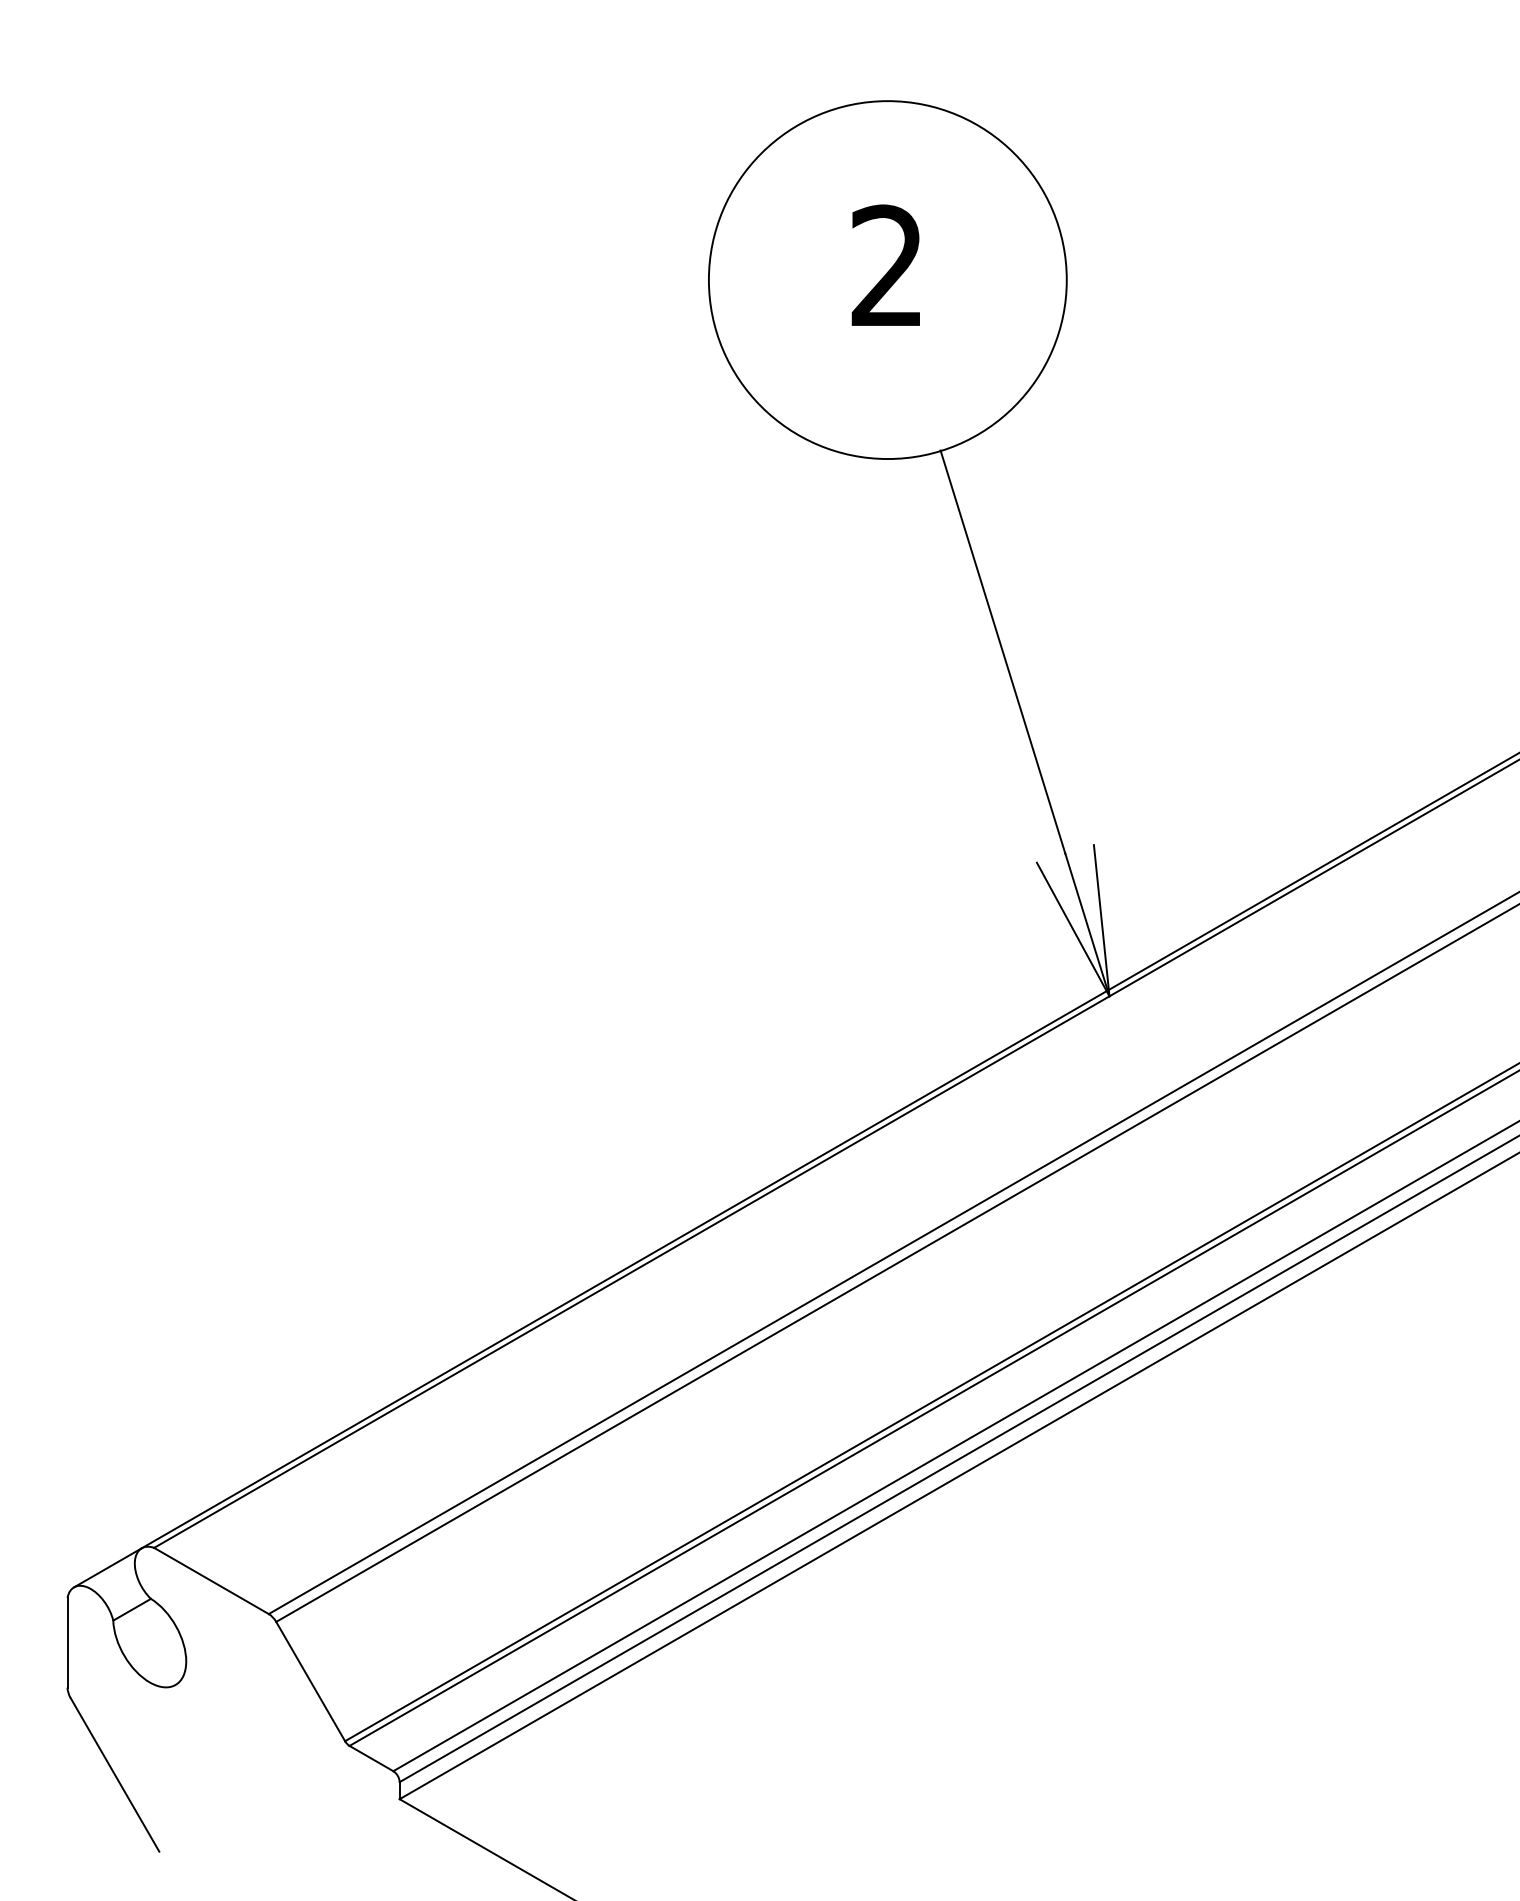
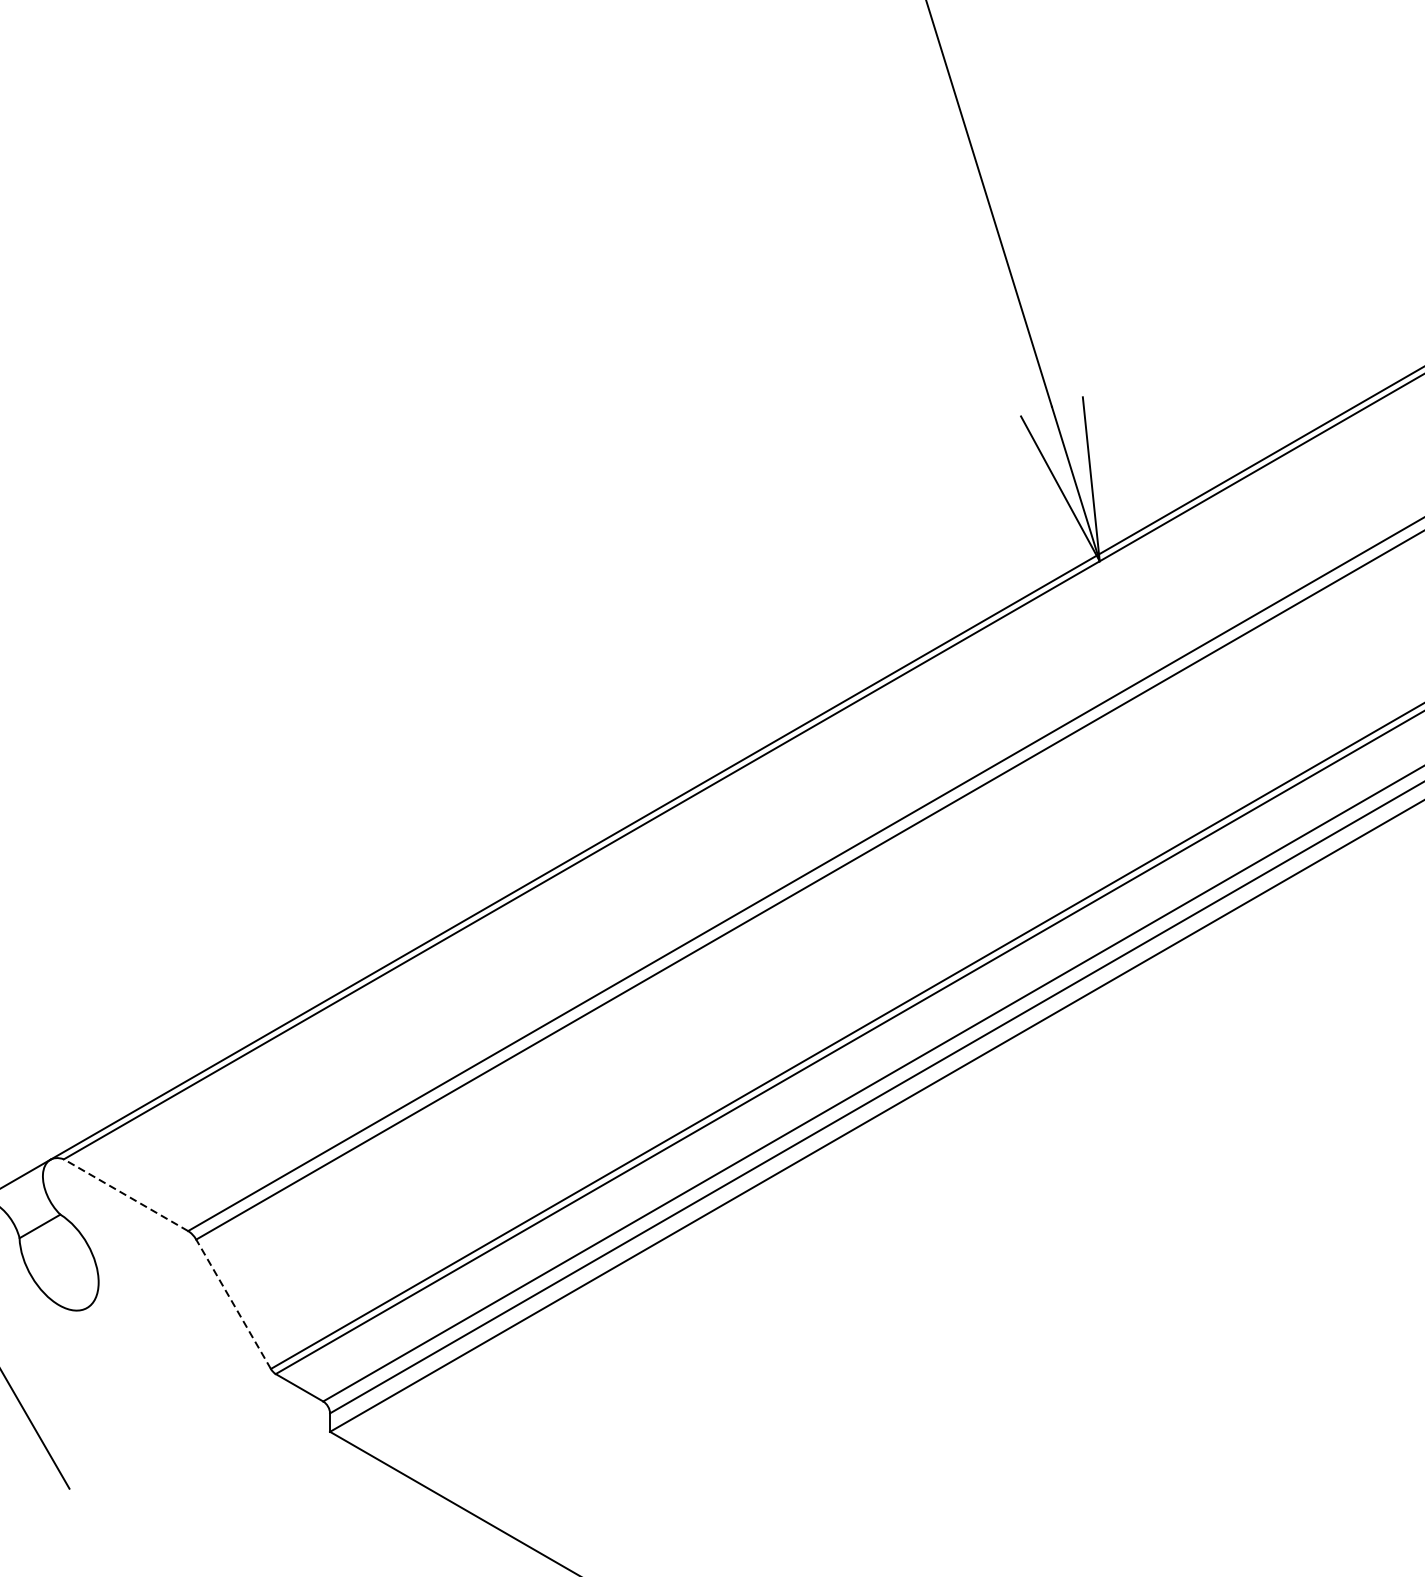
line: (211, 1580) -> (126, 1194), solid -> dashed
line: (310, 1681) -> (233, 1304), solid -> dashed

